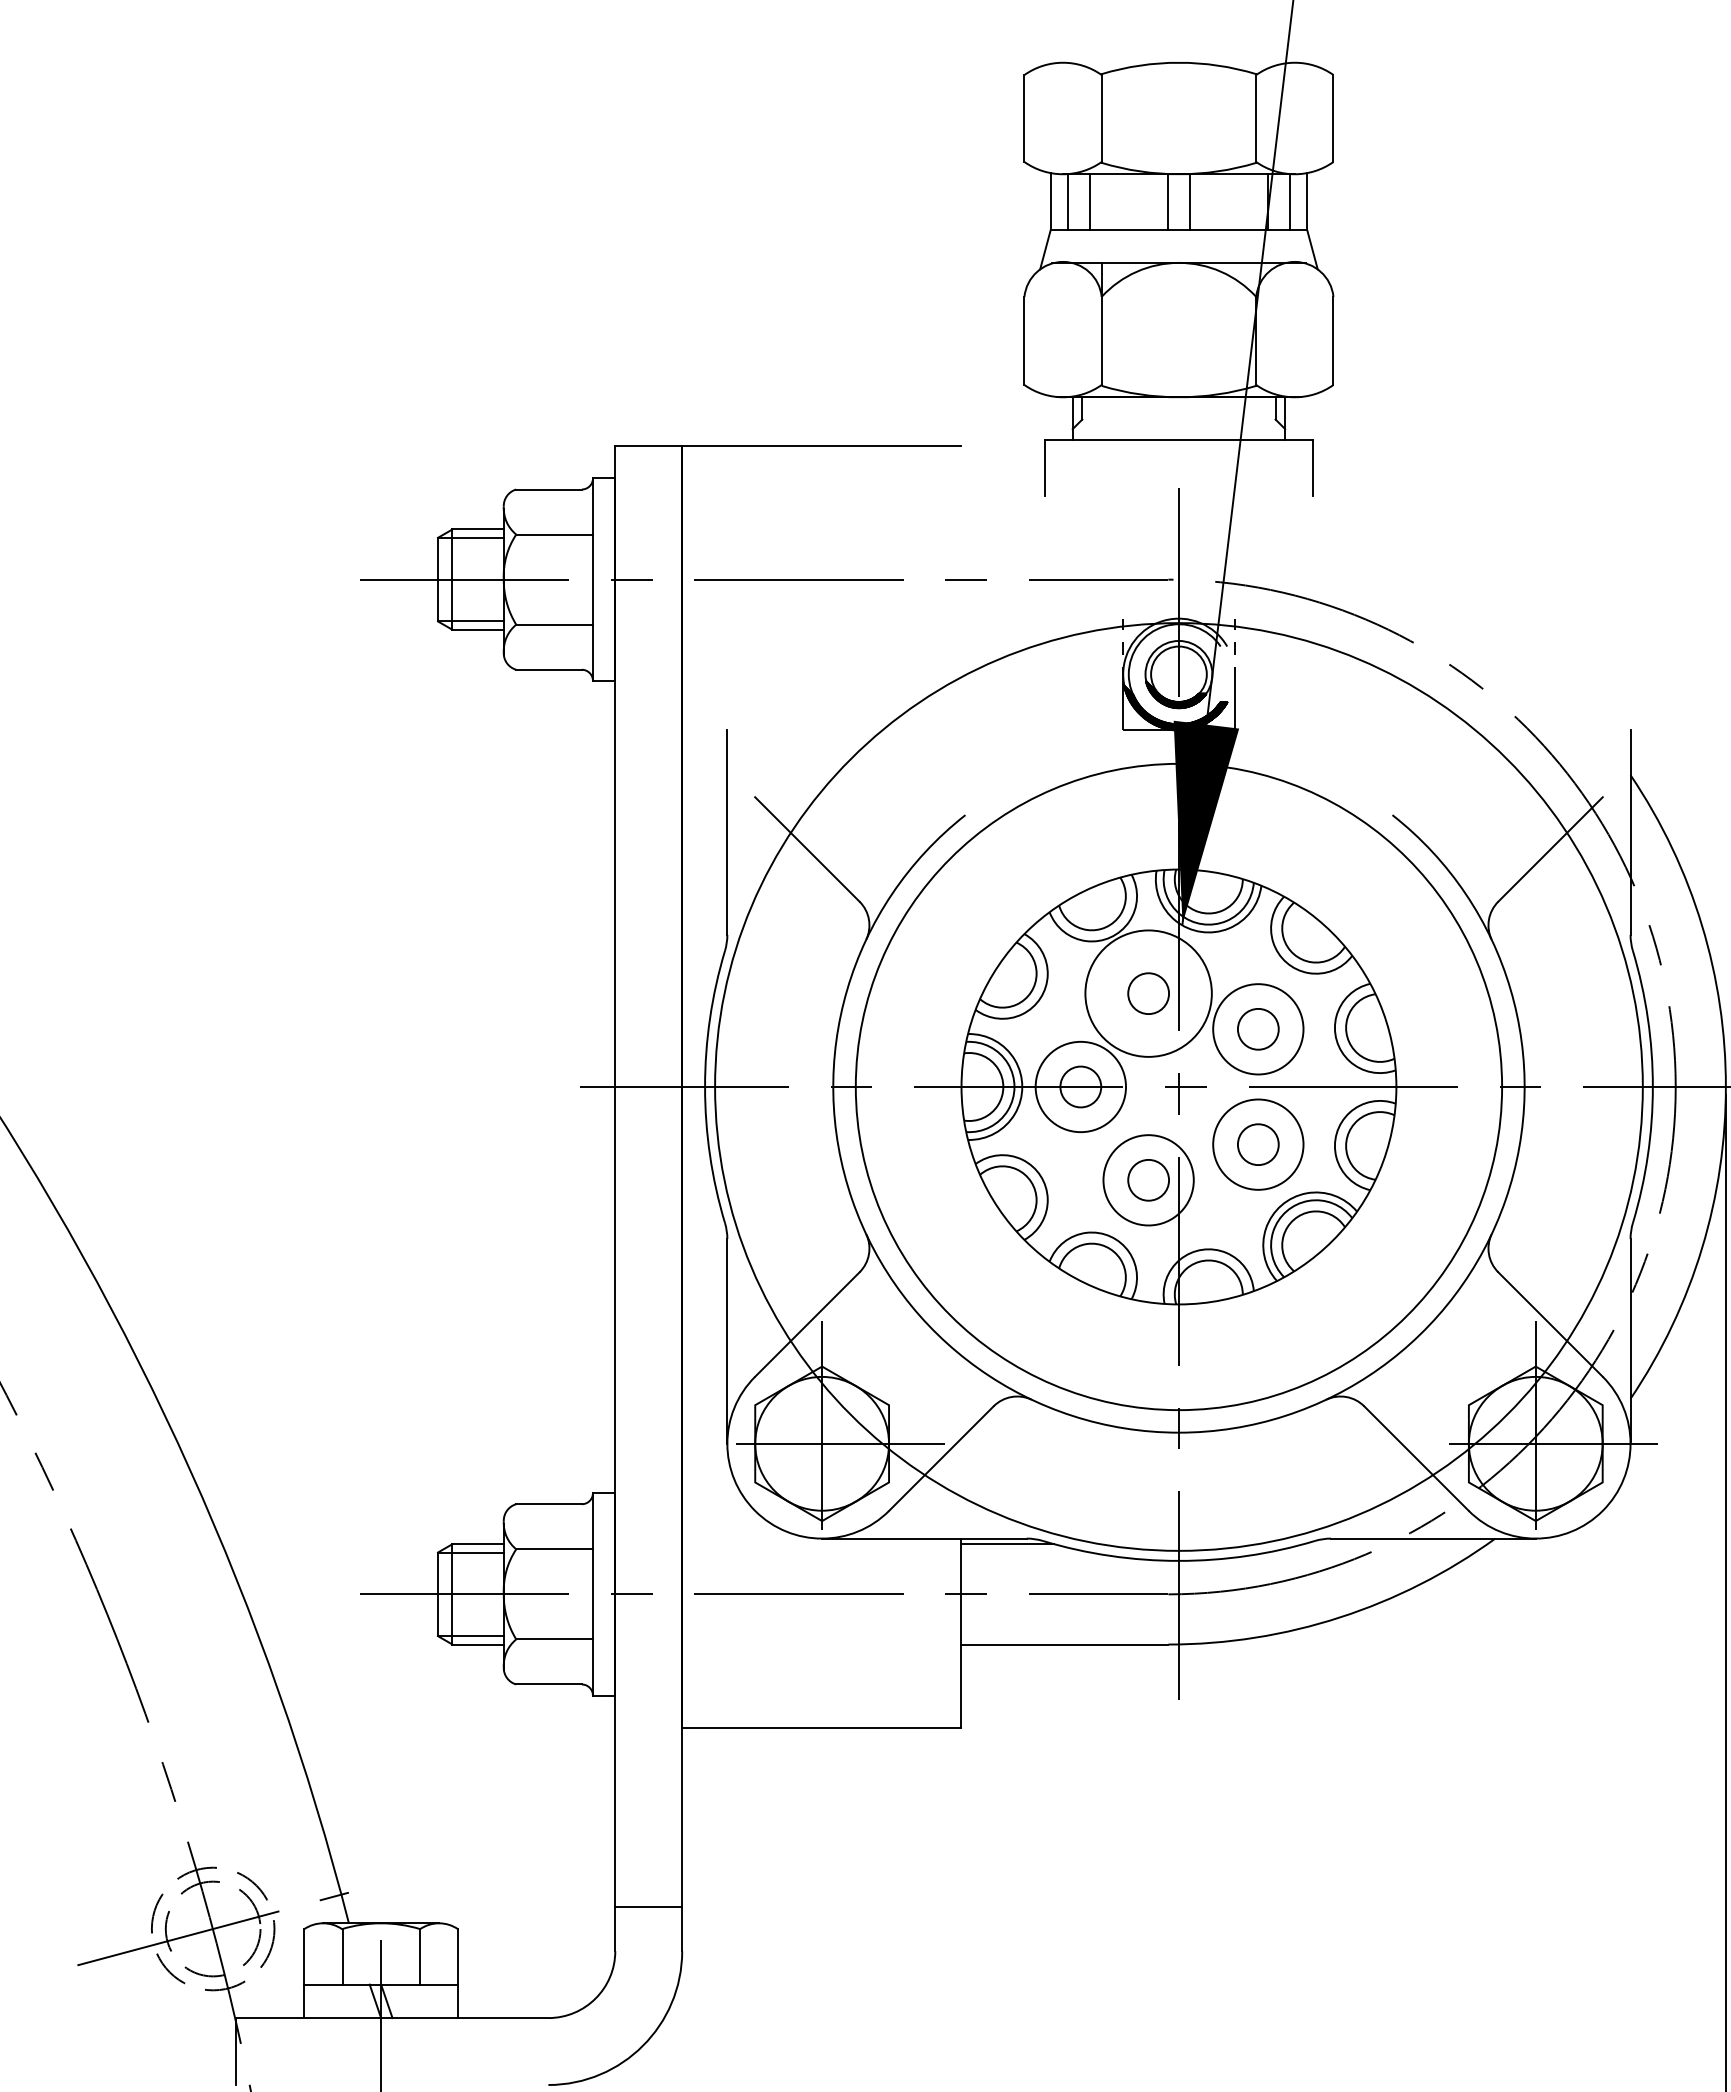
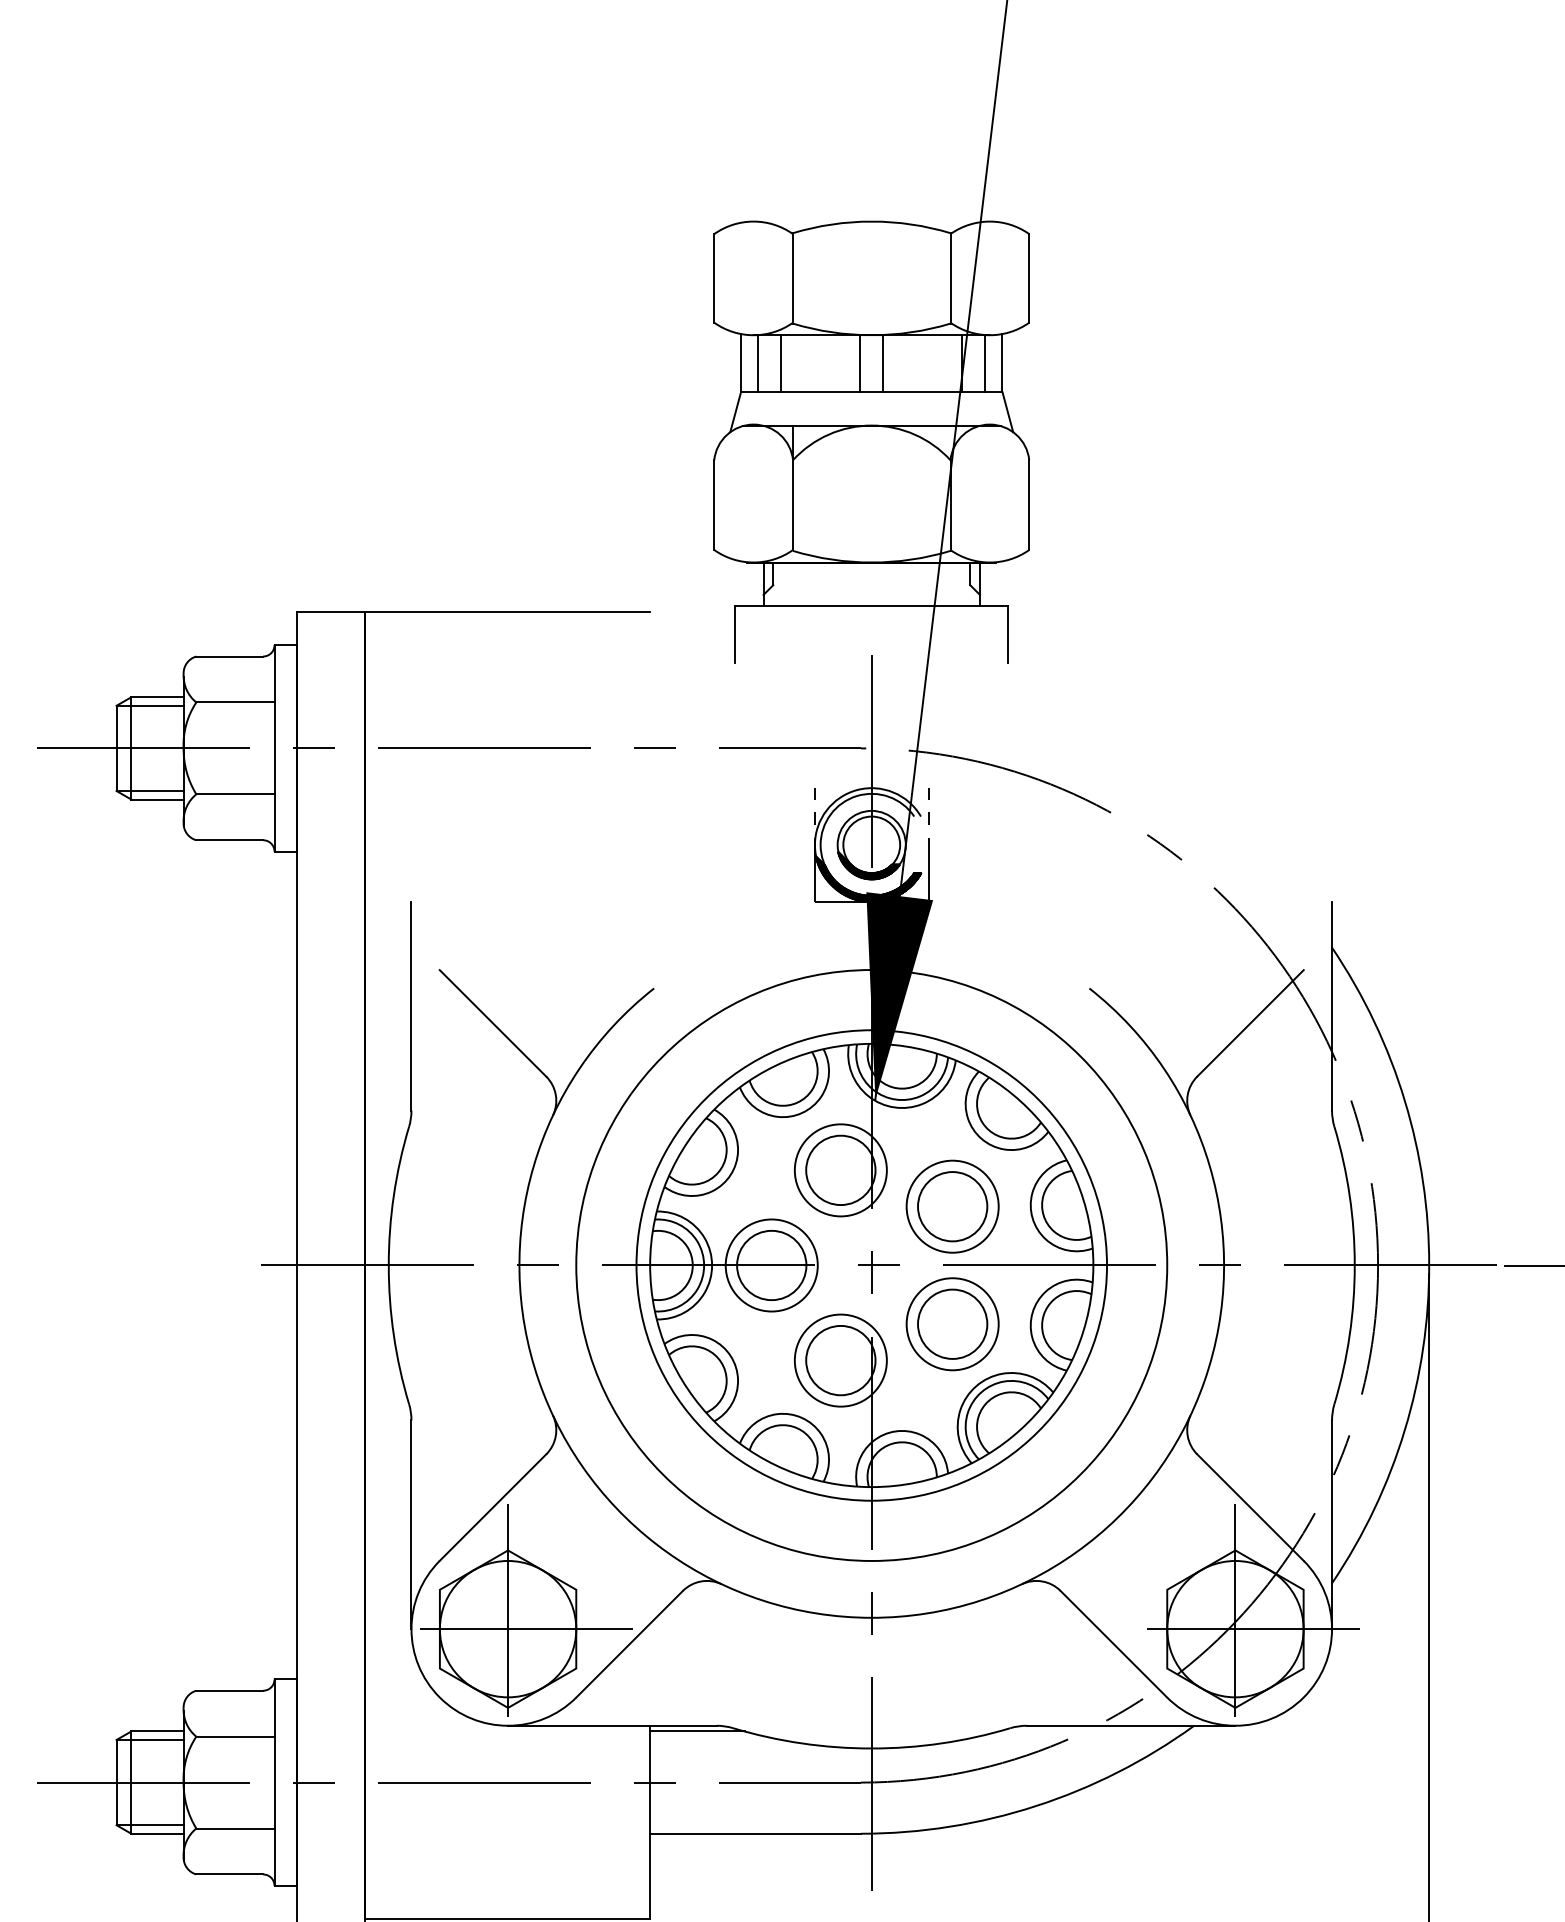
circle: (1148, 993) -> (840, 1170), size x0.71
circle: (1148, 993) -> (840, 1170), size x1.67
circle: (1258, 1029) -> (952, 1206), size x1.67
circle: (1080, 1086) -> (771, 1264), size x1.67
circle: (1178, 1086) -> (871, 1264), size x0.62
circle: (1178, 1086) -> (871, 1264), size x0.71
circle: (1258, 1144) -> (952, 1324), size x1.67
circle: (1148, 1180) -> (840, 1360), size x1.67

